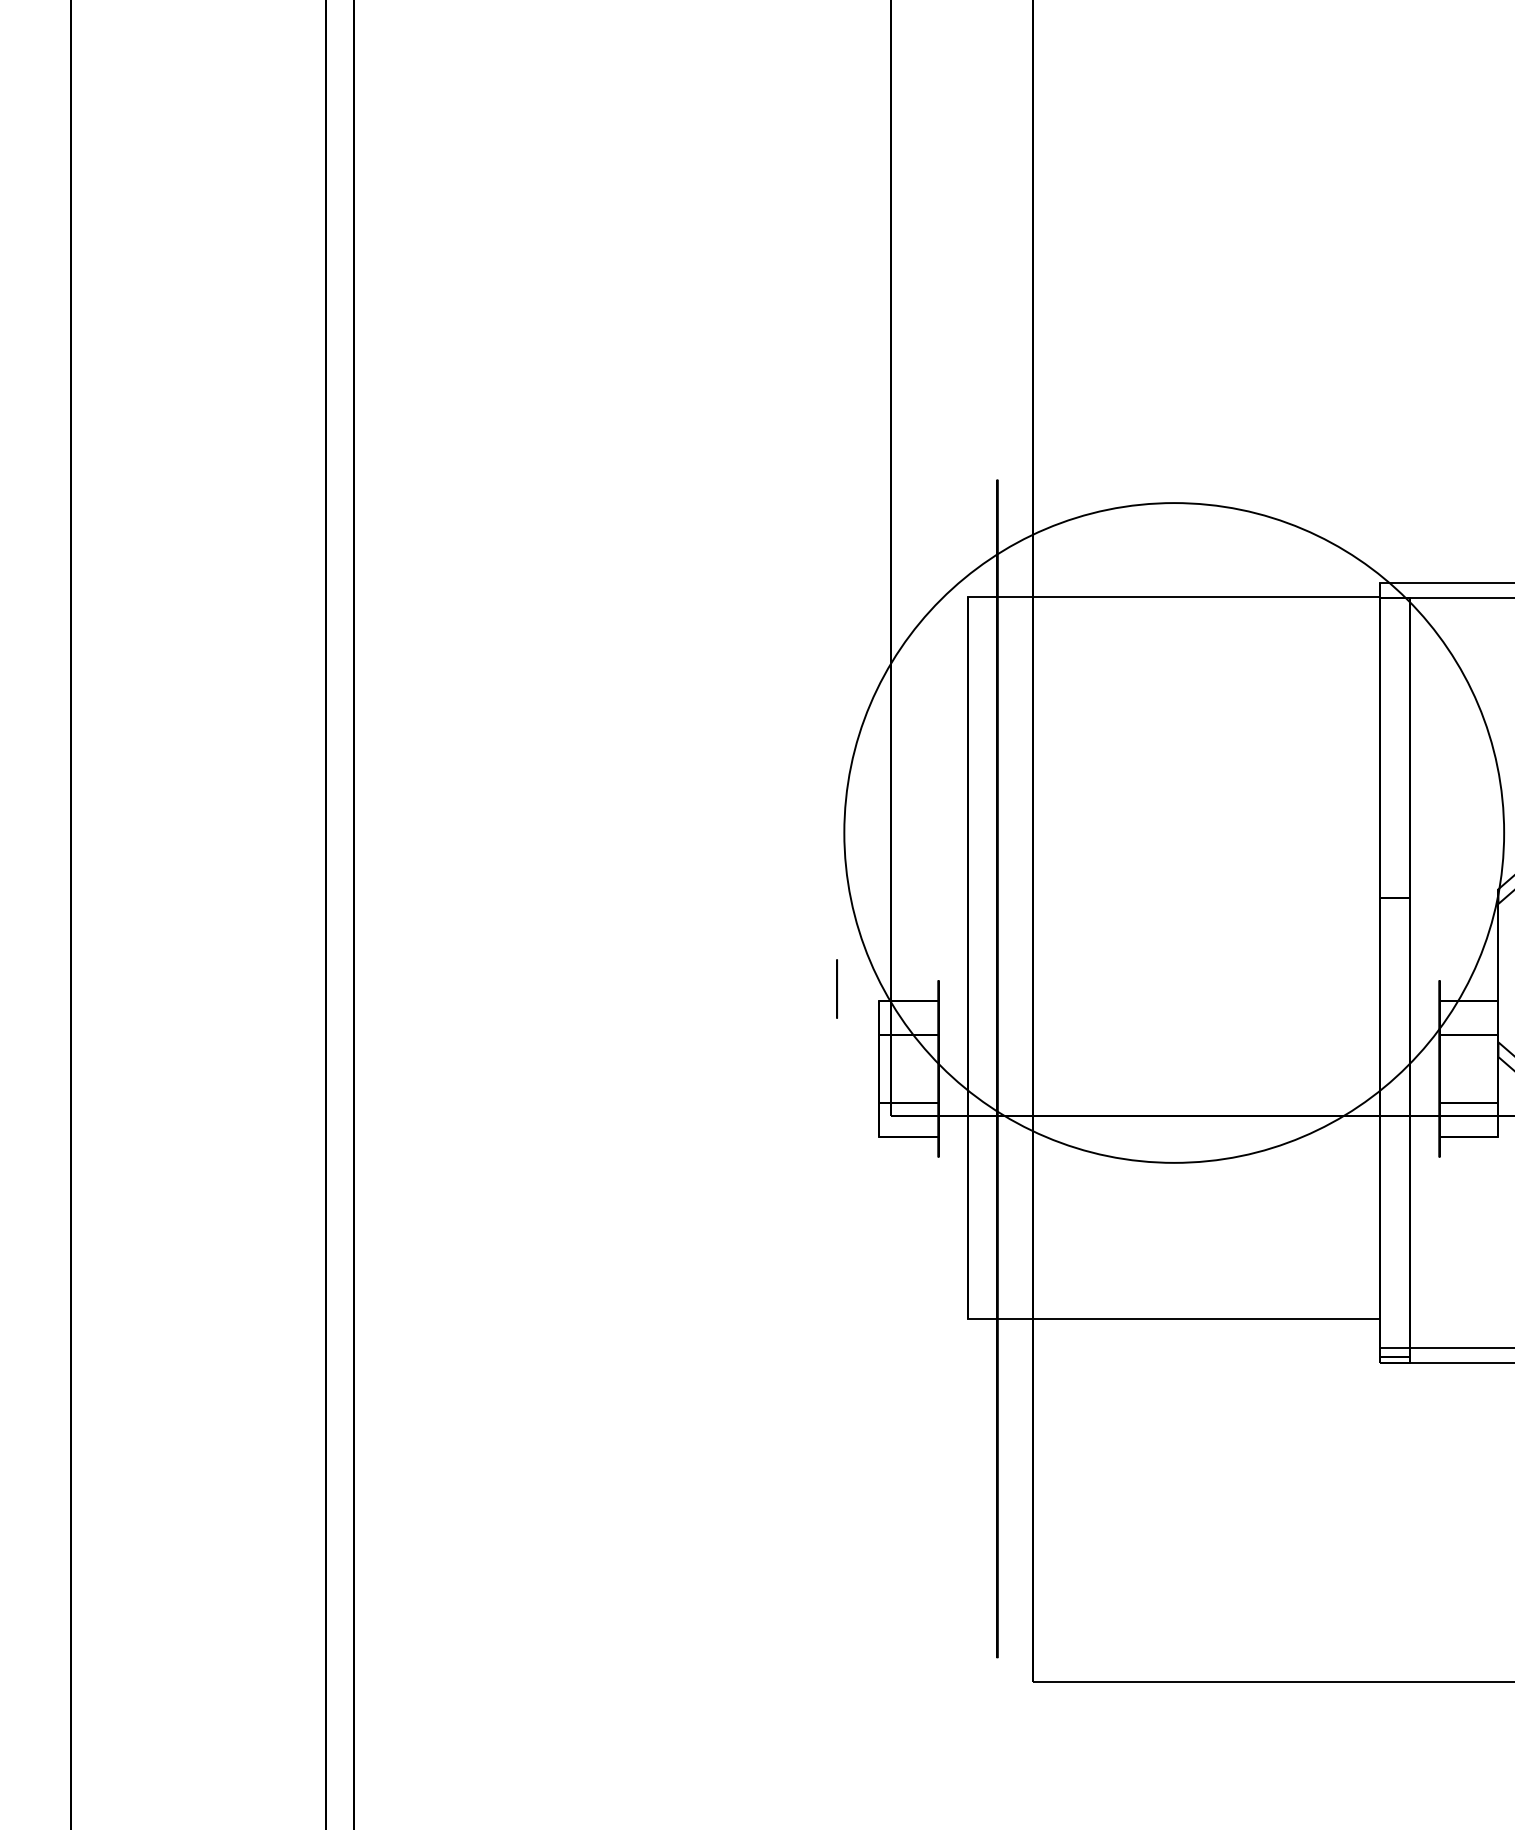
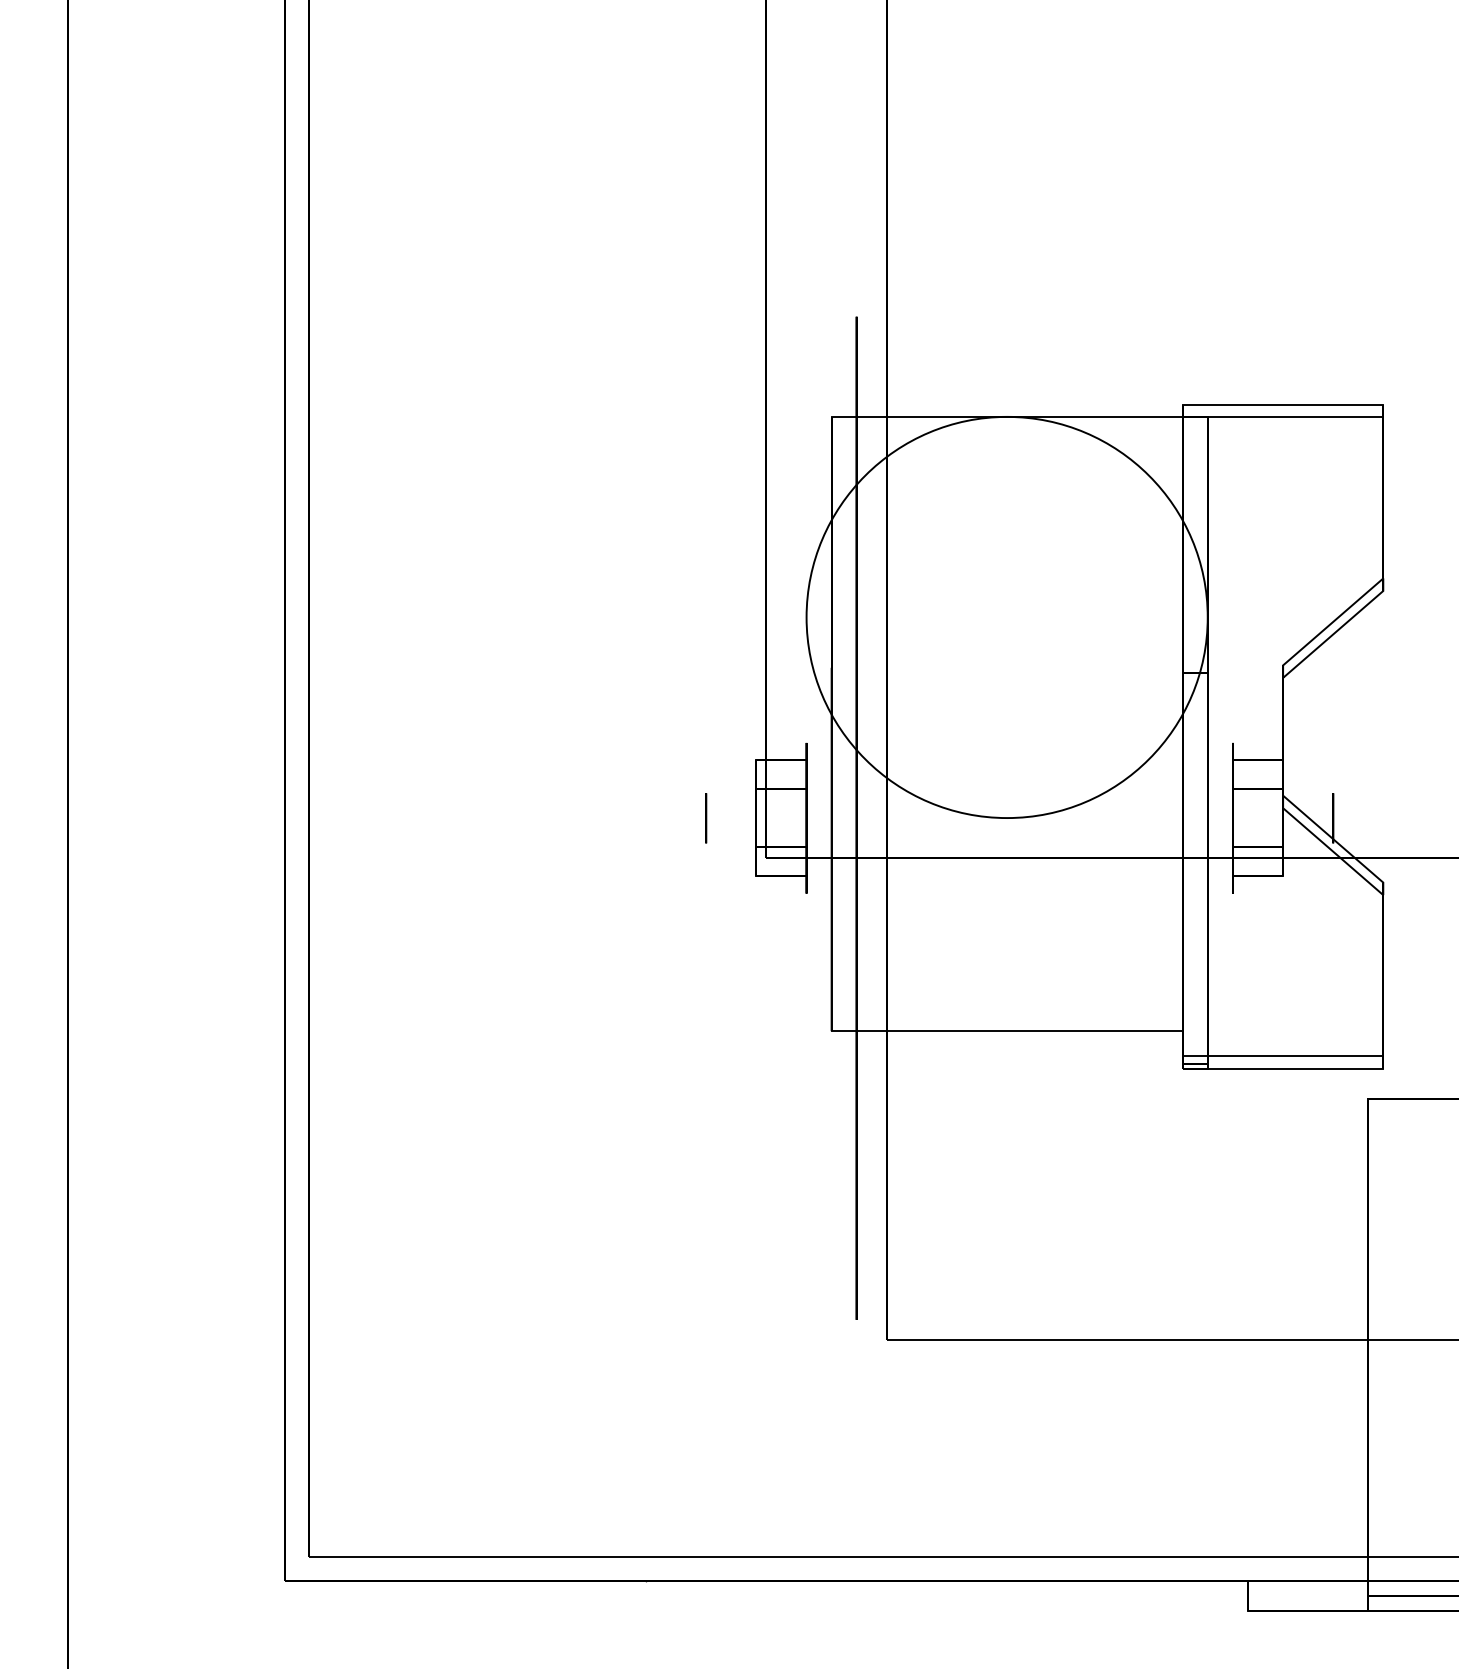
circle: (1173, 832) -> (1006, 617), size x0.71
circle: (837, 989) -> (706, 818), moved

